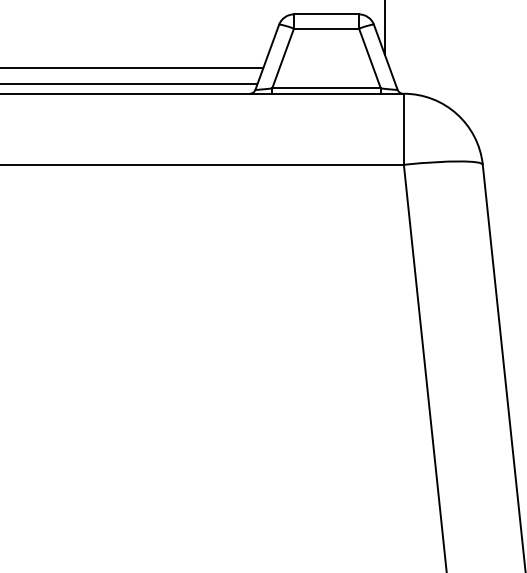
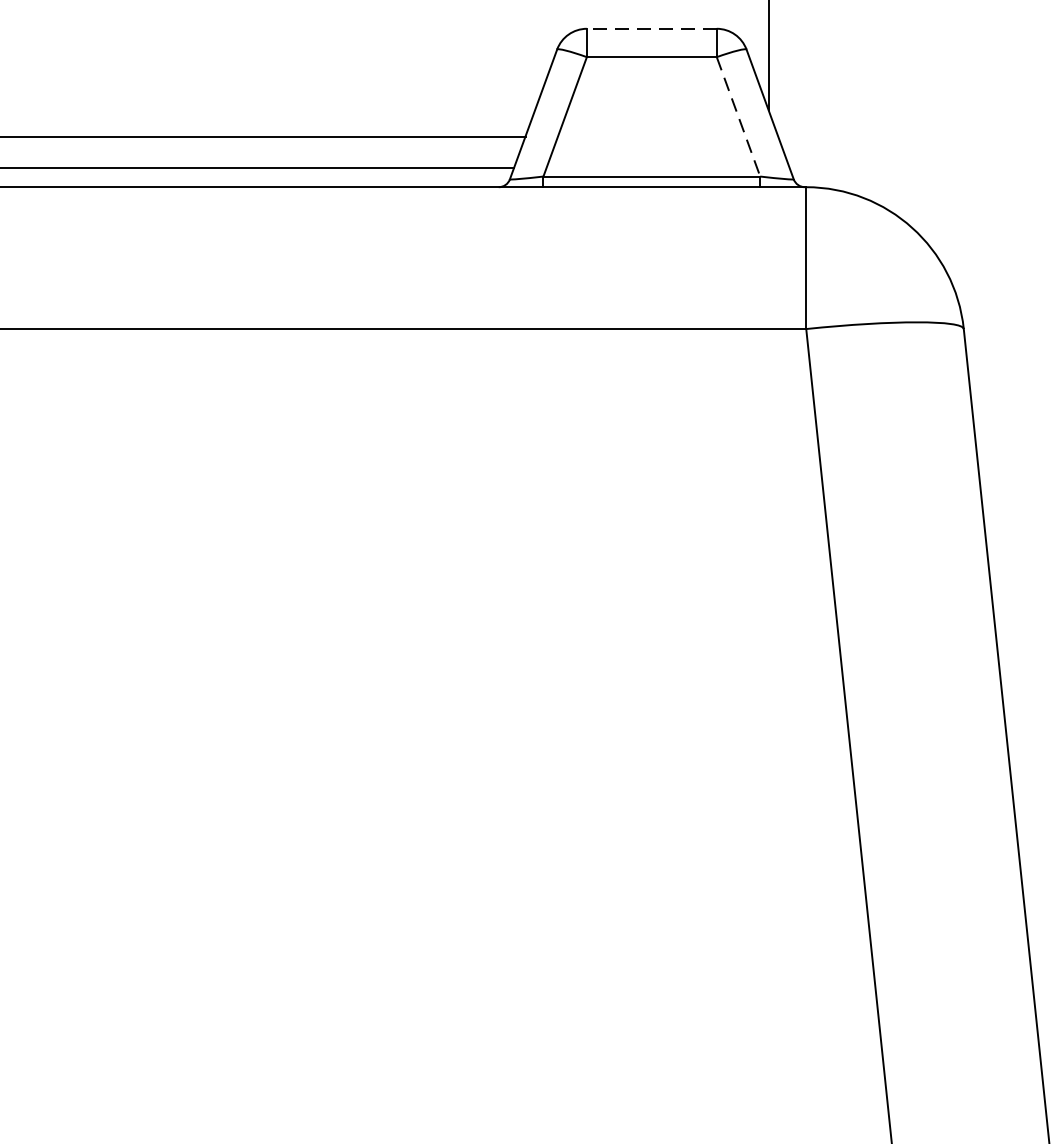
line: (326, 14) -> (651, 28), solid -> dashed
line: (369, 58) -> (737, 116), solid -> dashed

